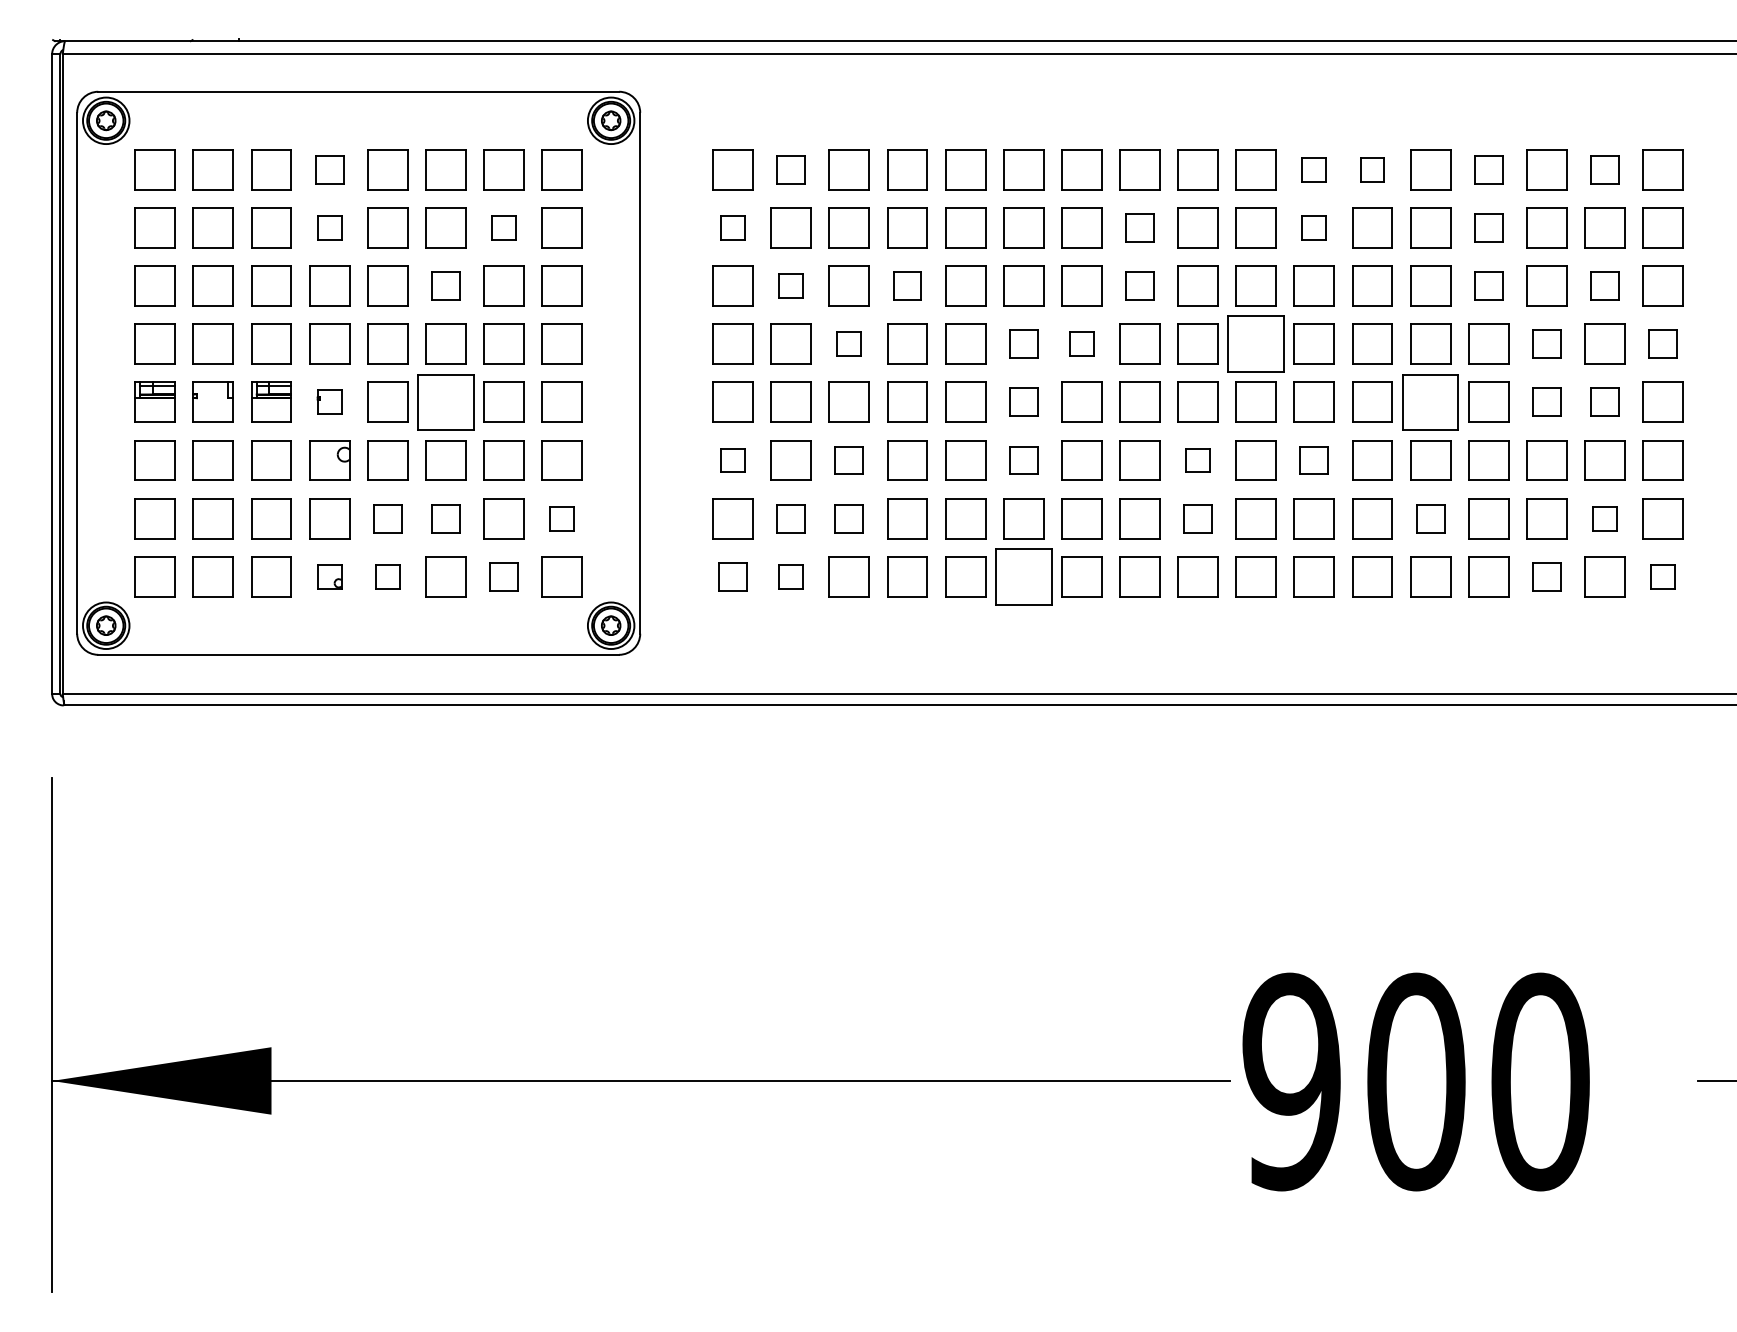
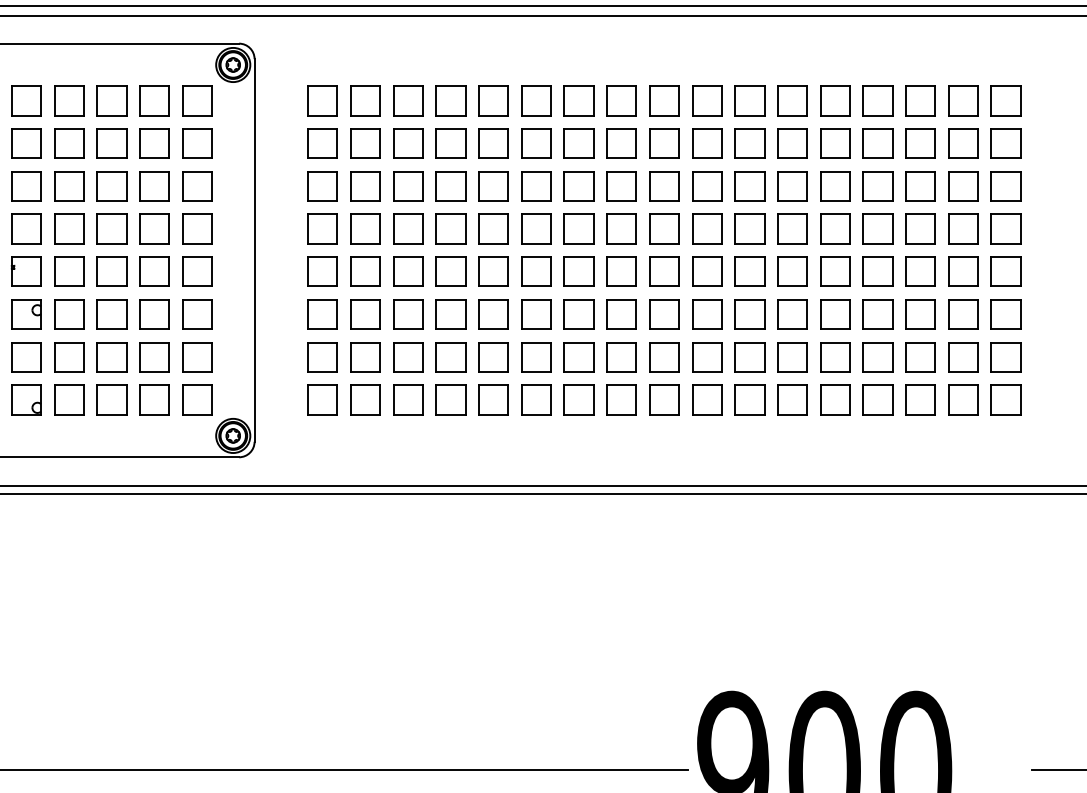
part: (329, 169) -> (26, 100), size x1.43
part: (790, 169) -> (364, 100), size x1.43
part: (1313, 169) -> (749, 100), size x1.67
part: (1372, 169) -> (792, 100), size x1.67
part: (1488, 169) -> (877, 100), size x1.43
part: (1604, 169) -> (962, 100), size x1.43
part: (329, 227) -> (26, 143), size x1.67
part: (503, 227) -> (154, 143), size x1.67
part: (732, 227) -> (322, 143), size x1.67
part: (1139, 227) -> (621, 143), size x1.43
part: (1313, 227) -> (749, 143), size x1.67
part: (1488, 227) -> (877, 143), size x1.43
part: (445, 285) -> (111, 185), size x1.43
part: (790, 285) -> (364, 185), size x1.67
part: (907, 285) -> (450, 185), size x1.43
part: (1139, 285) -> (621, 185), size x1.43
part: (1488, 285) -> (877, 185), size x1.43
part: (1604, 285) -> (962, 185), size x1.43
part: (848, 343) -> (407, 228), size x1.67
part: (1023, 343) -> (536, 228), size x1.43
part: (1081, 343) -> (578, 228), size x1.67
part: (1255, 343) -> (706, 228), size x0.71
part: (1546, 343) -> (920, 228), size x1.43
part: (1662, 343) -> (1005, 228), size x1.43
part: (329, 401) -> (26, 271), size x1.67
part: (445, 401) -> (111, 271), size x0.71
part: (1023, 401) -> (536, 271), size x1.43
part: (1430, 401) -> (835, 271), size x0.71
part: (1546, 401) -> (920, 271), size x1.43
part: (1604, 401) -> (962, 271), size x1.43
part: (732, 460) -> (322, 314), size x1.67
part: (848, 460) -> (407, 314), size x1.43
part: (1023, 460) -> (536, 314), size x1.43
part: (1197, 460) -> (663, 314), size x1.67
part: (1313, 460) -> (749, 314), size x1.43
part: (387, 518) -> (68, 357), size x1.43
part: (445, 518) -> (111, 357), size x1.43
part: (561, 518) -> (196, 357), size x1.67
part: (790, 518) -> (364, 357), size x1.43
part: (848, 518) -> (407, 357), size x1.43
part: (1197, 518) -> (663, 357), size x1.43
part: (1430, 518) -> (835, 357), size x1.43
part: (1604, 518) -> (962, 357), size x1.67
part: (329, 576) -> (26, 399), size x1.67
part: (387, 576) -> (68, 399), size x1.67
part: (503, 576) -> (154, 399), size x1.43
part: (732, 576) -> (322, 399), size x1.43
part: (790, 576) -> (364, 399), size x1.67
part: (1023, 576) -> (536, 399), size x0.71
part: (1546, 576) -> (920, 399), size x1.43
part: (1662, 576) -> (1005, 399), size x1.67

